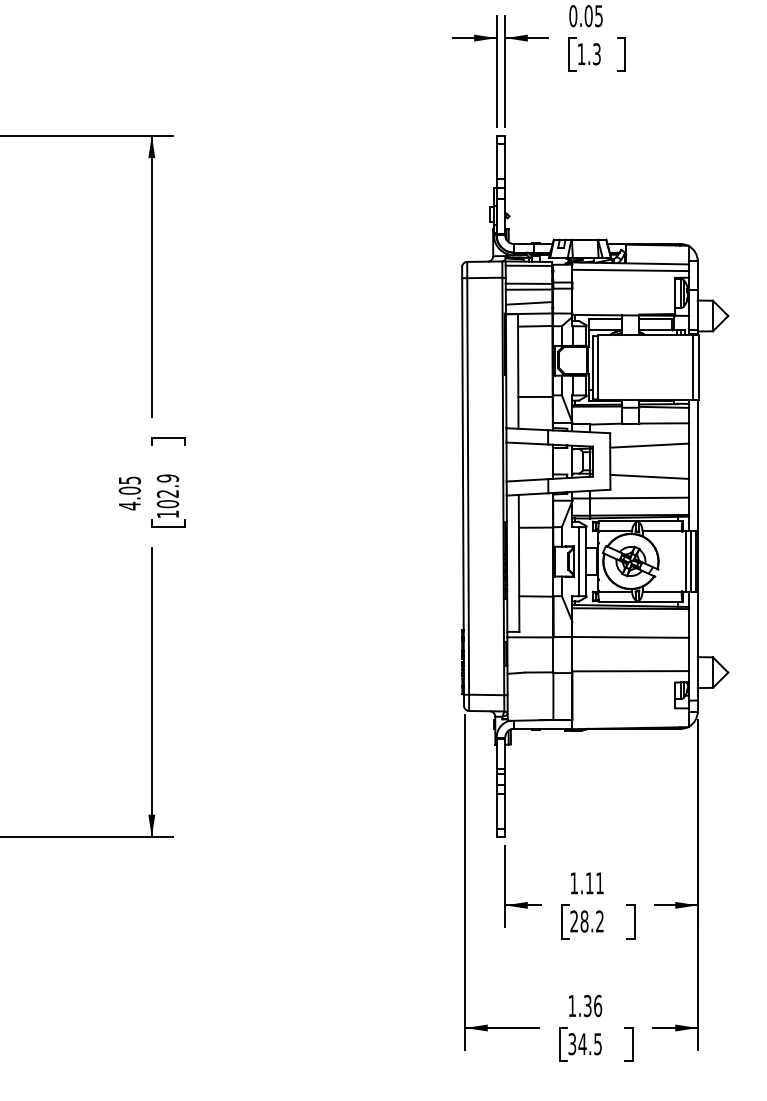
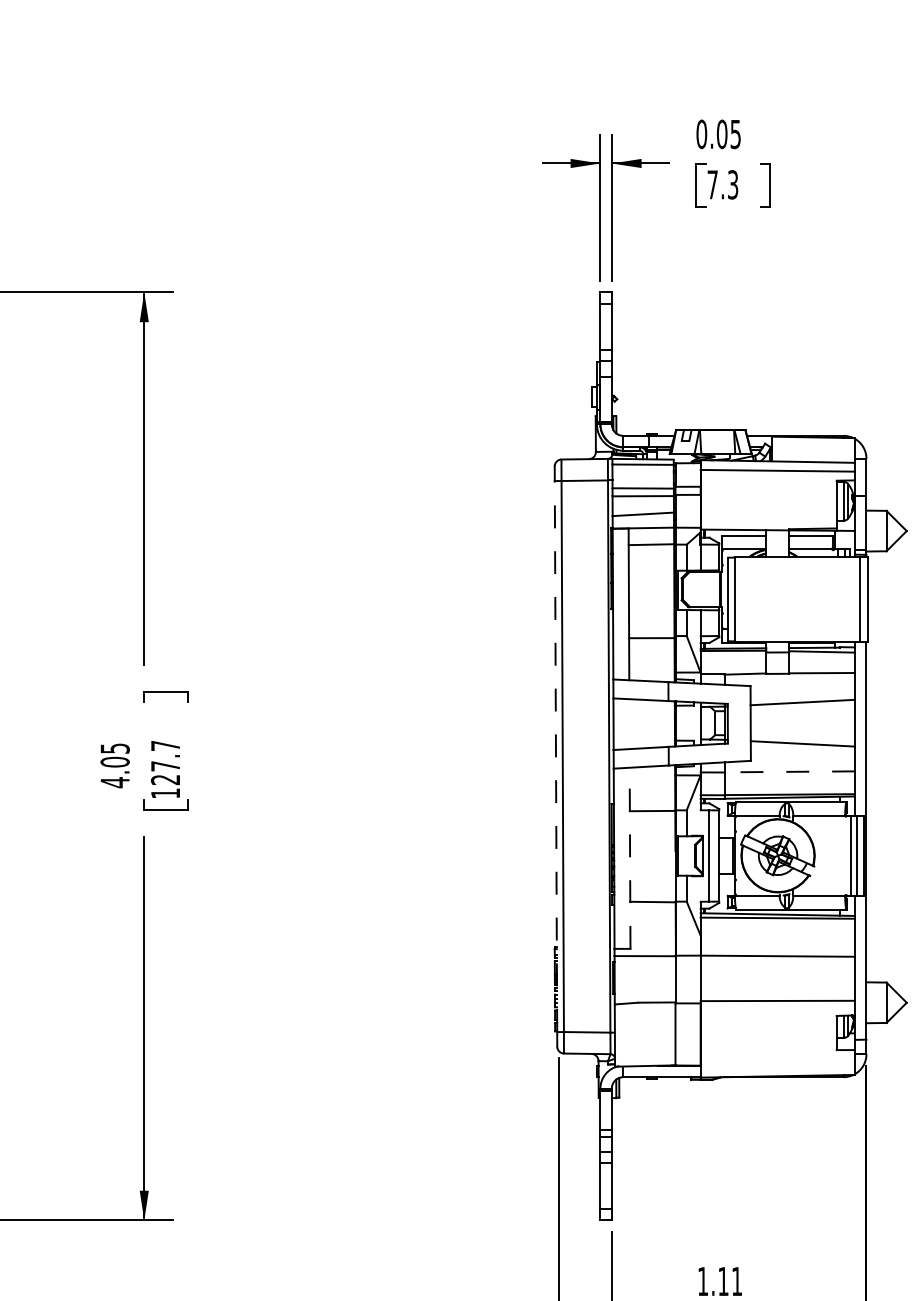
text: (581, 54) -> (712, 185), 1.3 -> 7.3
line: (463, 485) -> (556, 755), solid -> dashed
text: (167, 491) -> (165, 763), 102.9 -> 127.7
line: (639, 498) -> (789, 772), solid -> dashed
line: (519, 562) -> (630, 857), solid -> dashed

